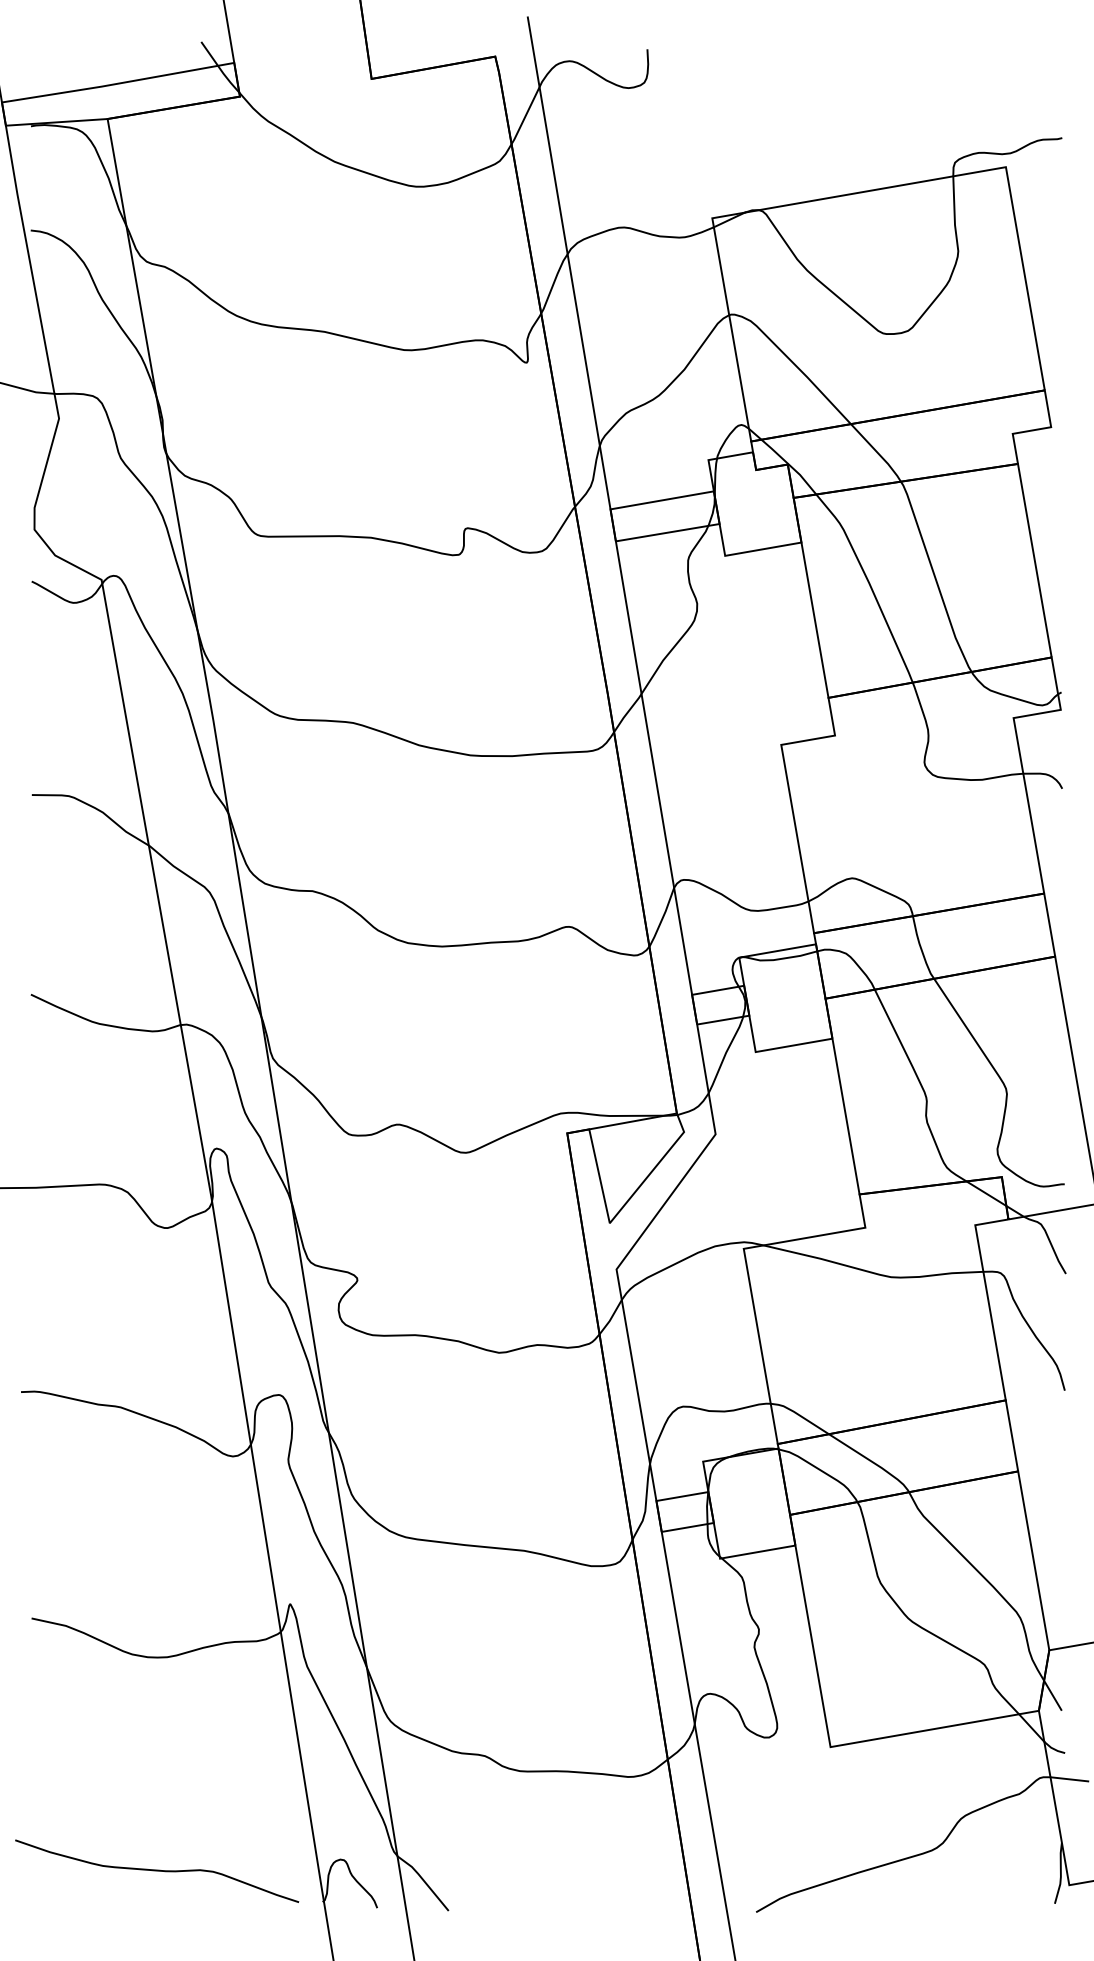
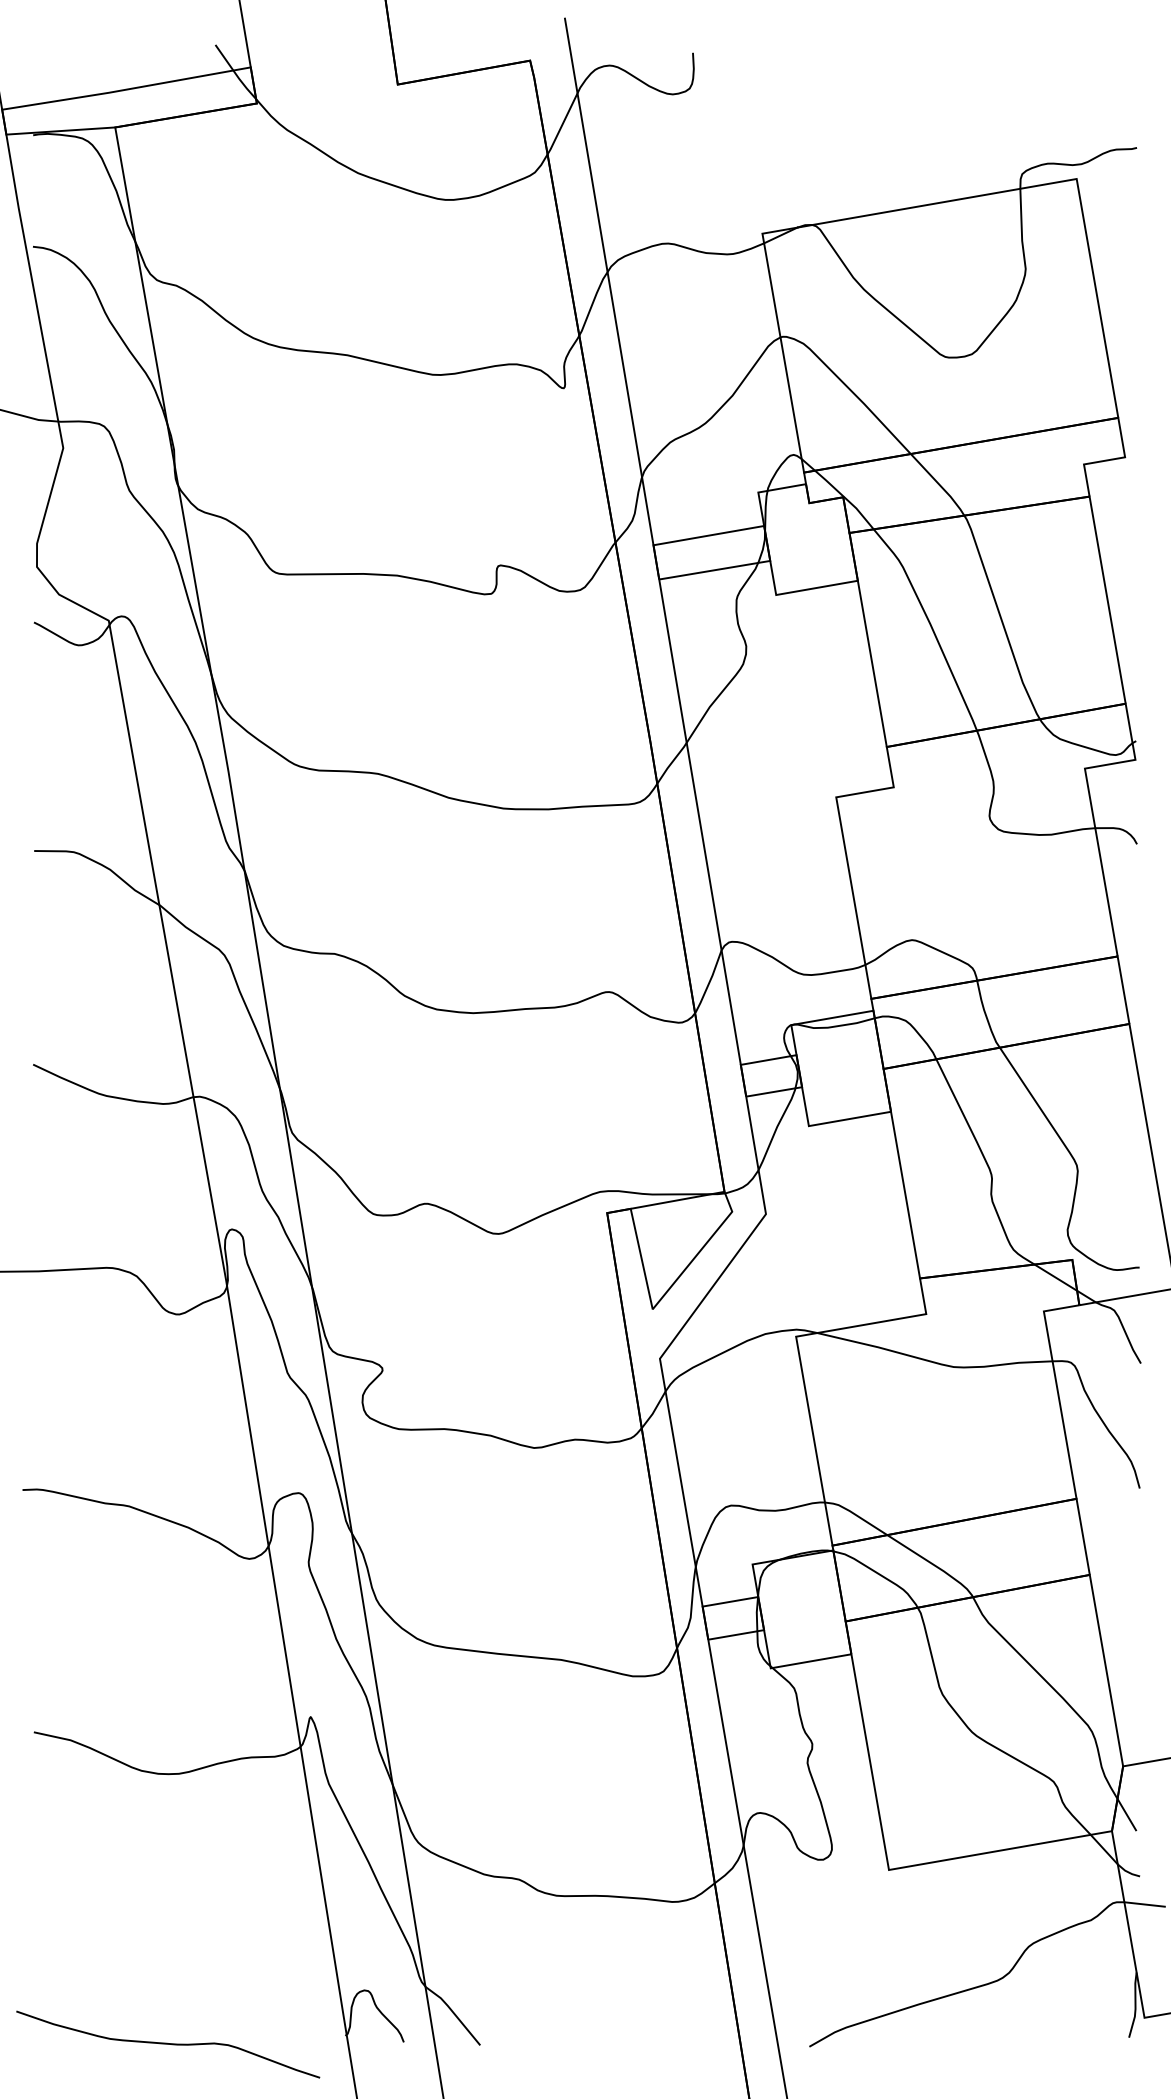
curve: (157, 1870) -> (168, 2043), moved

